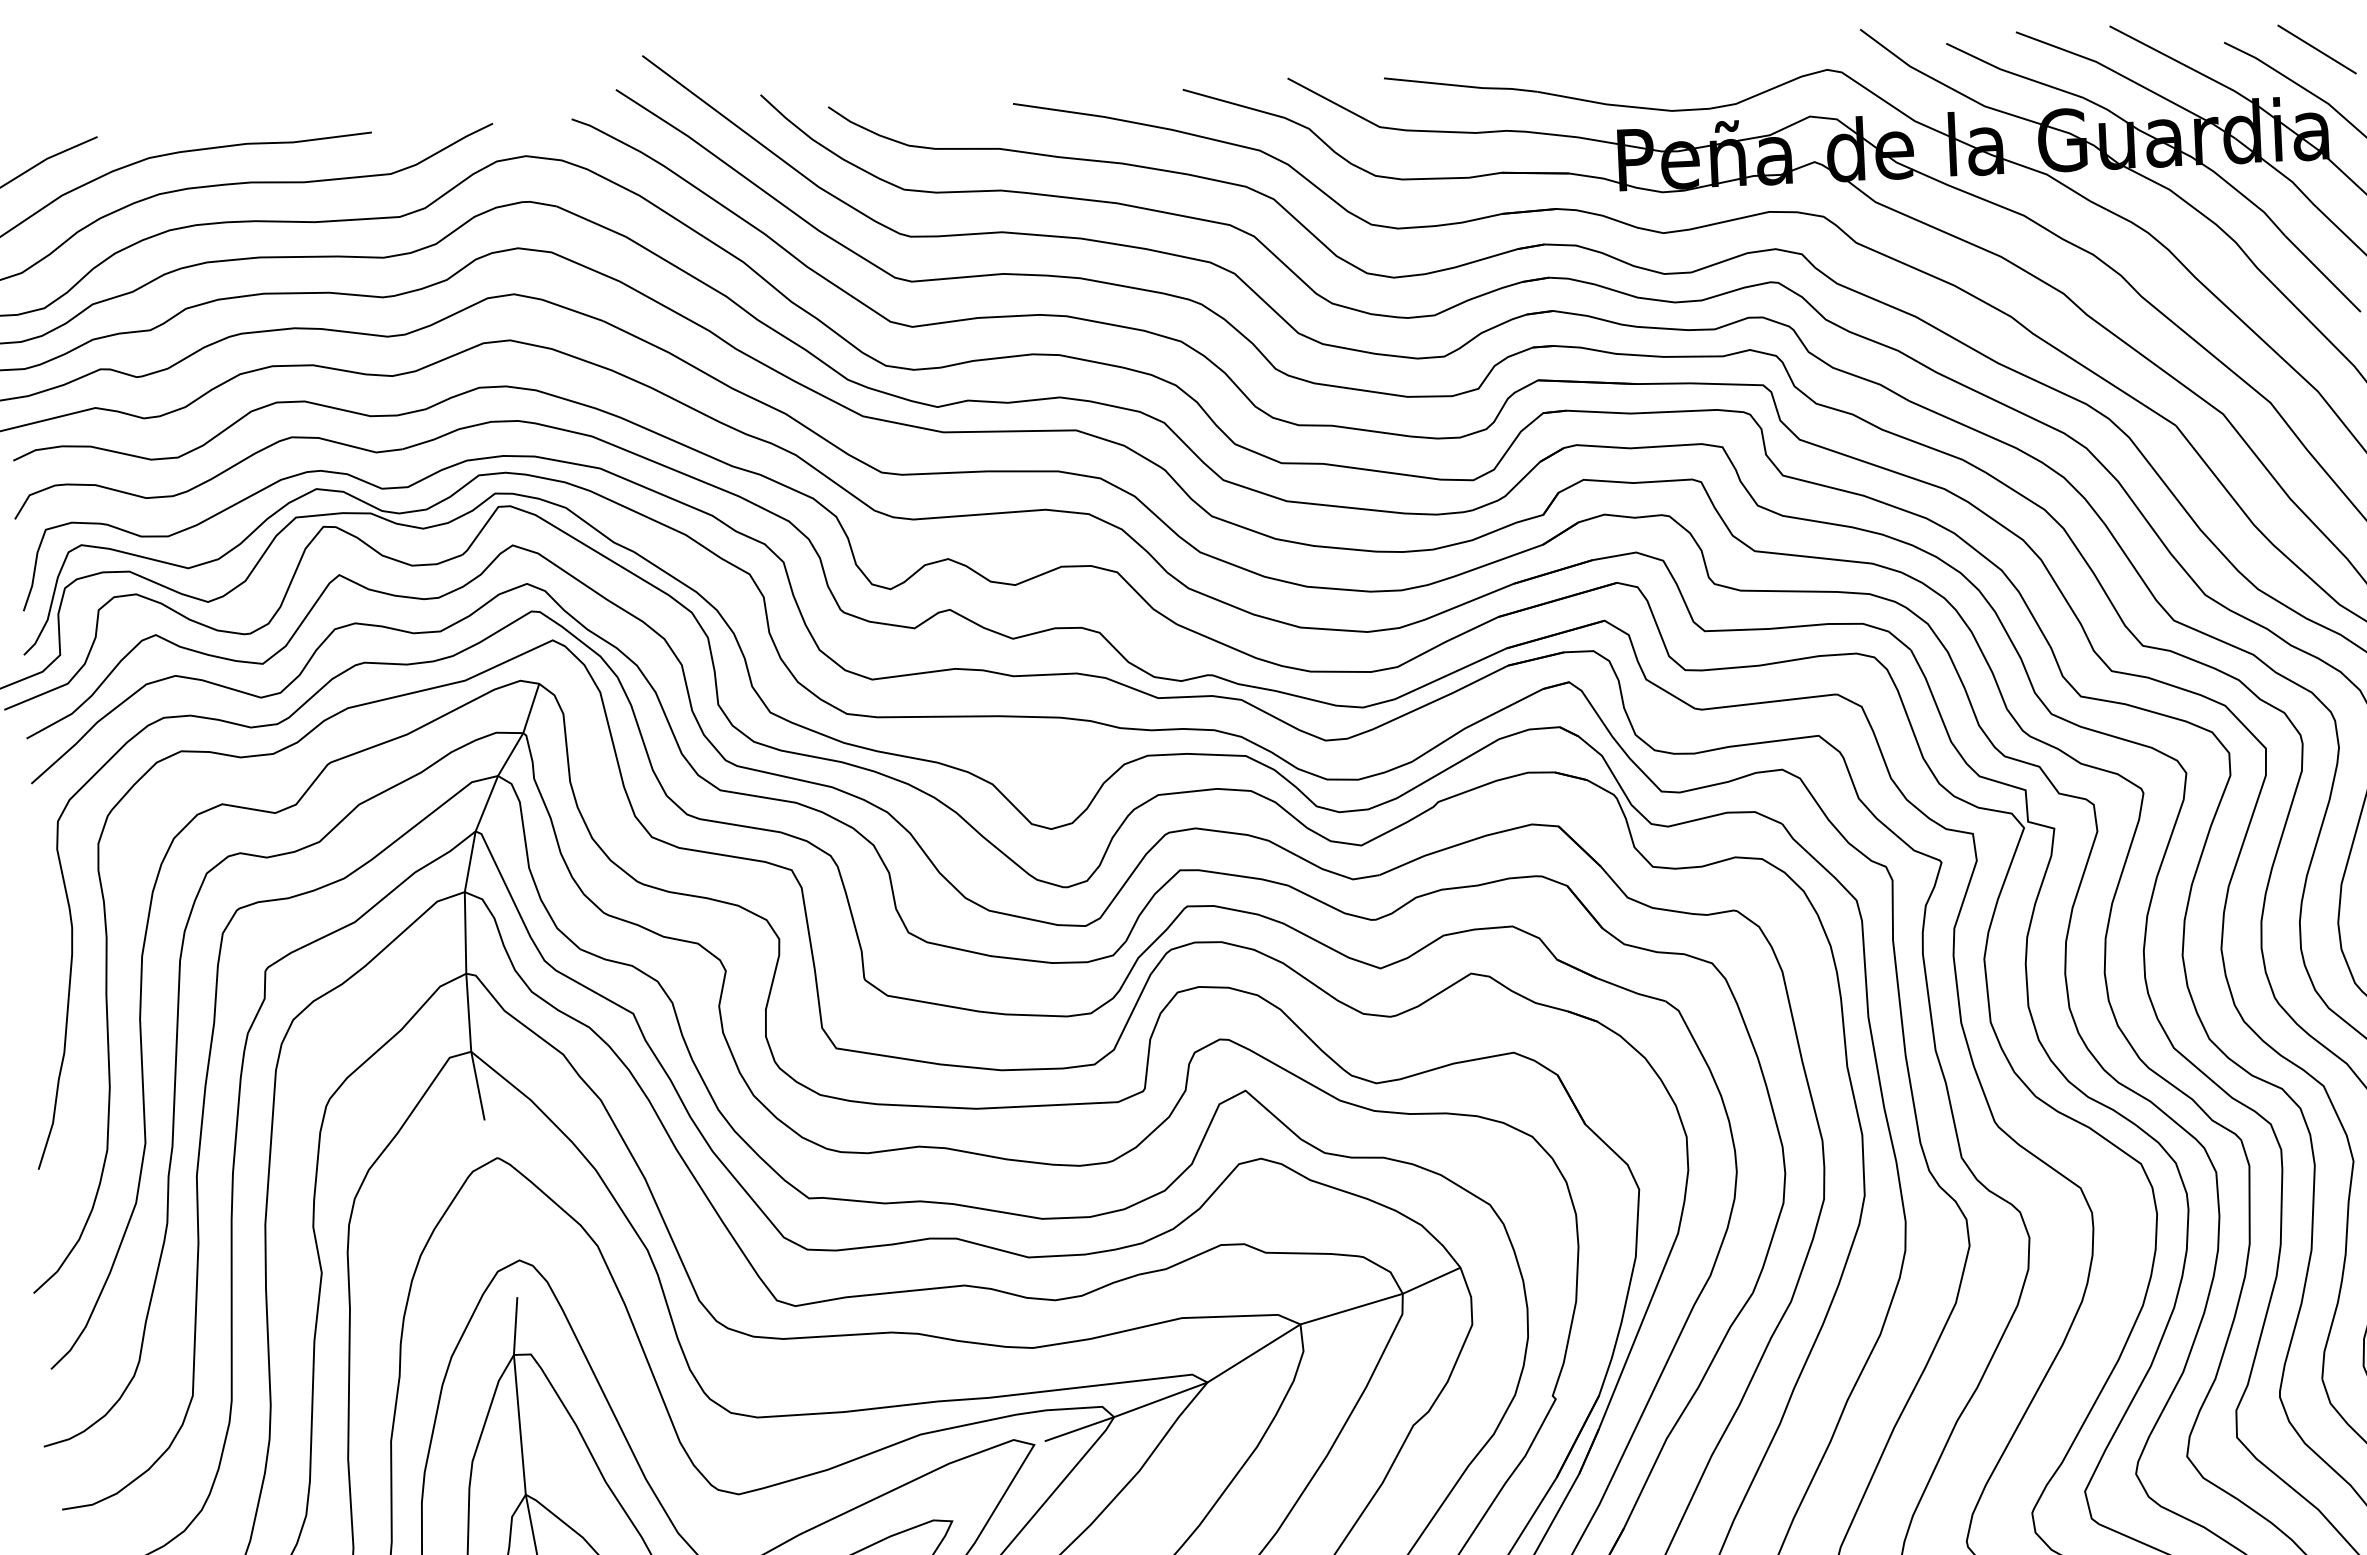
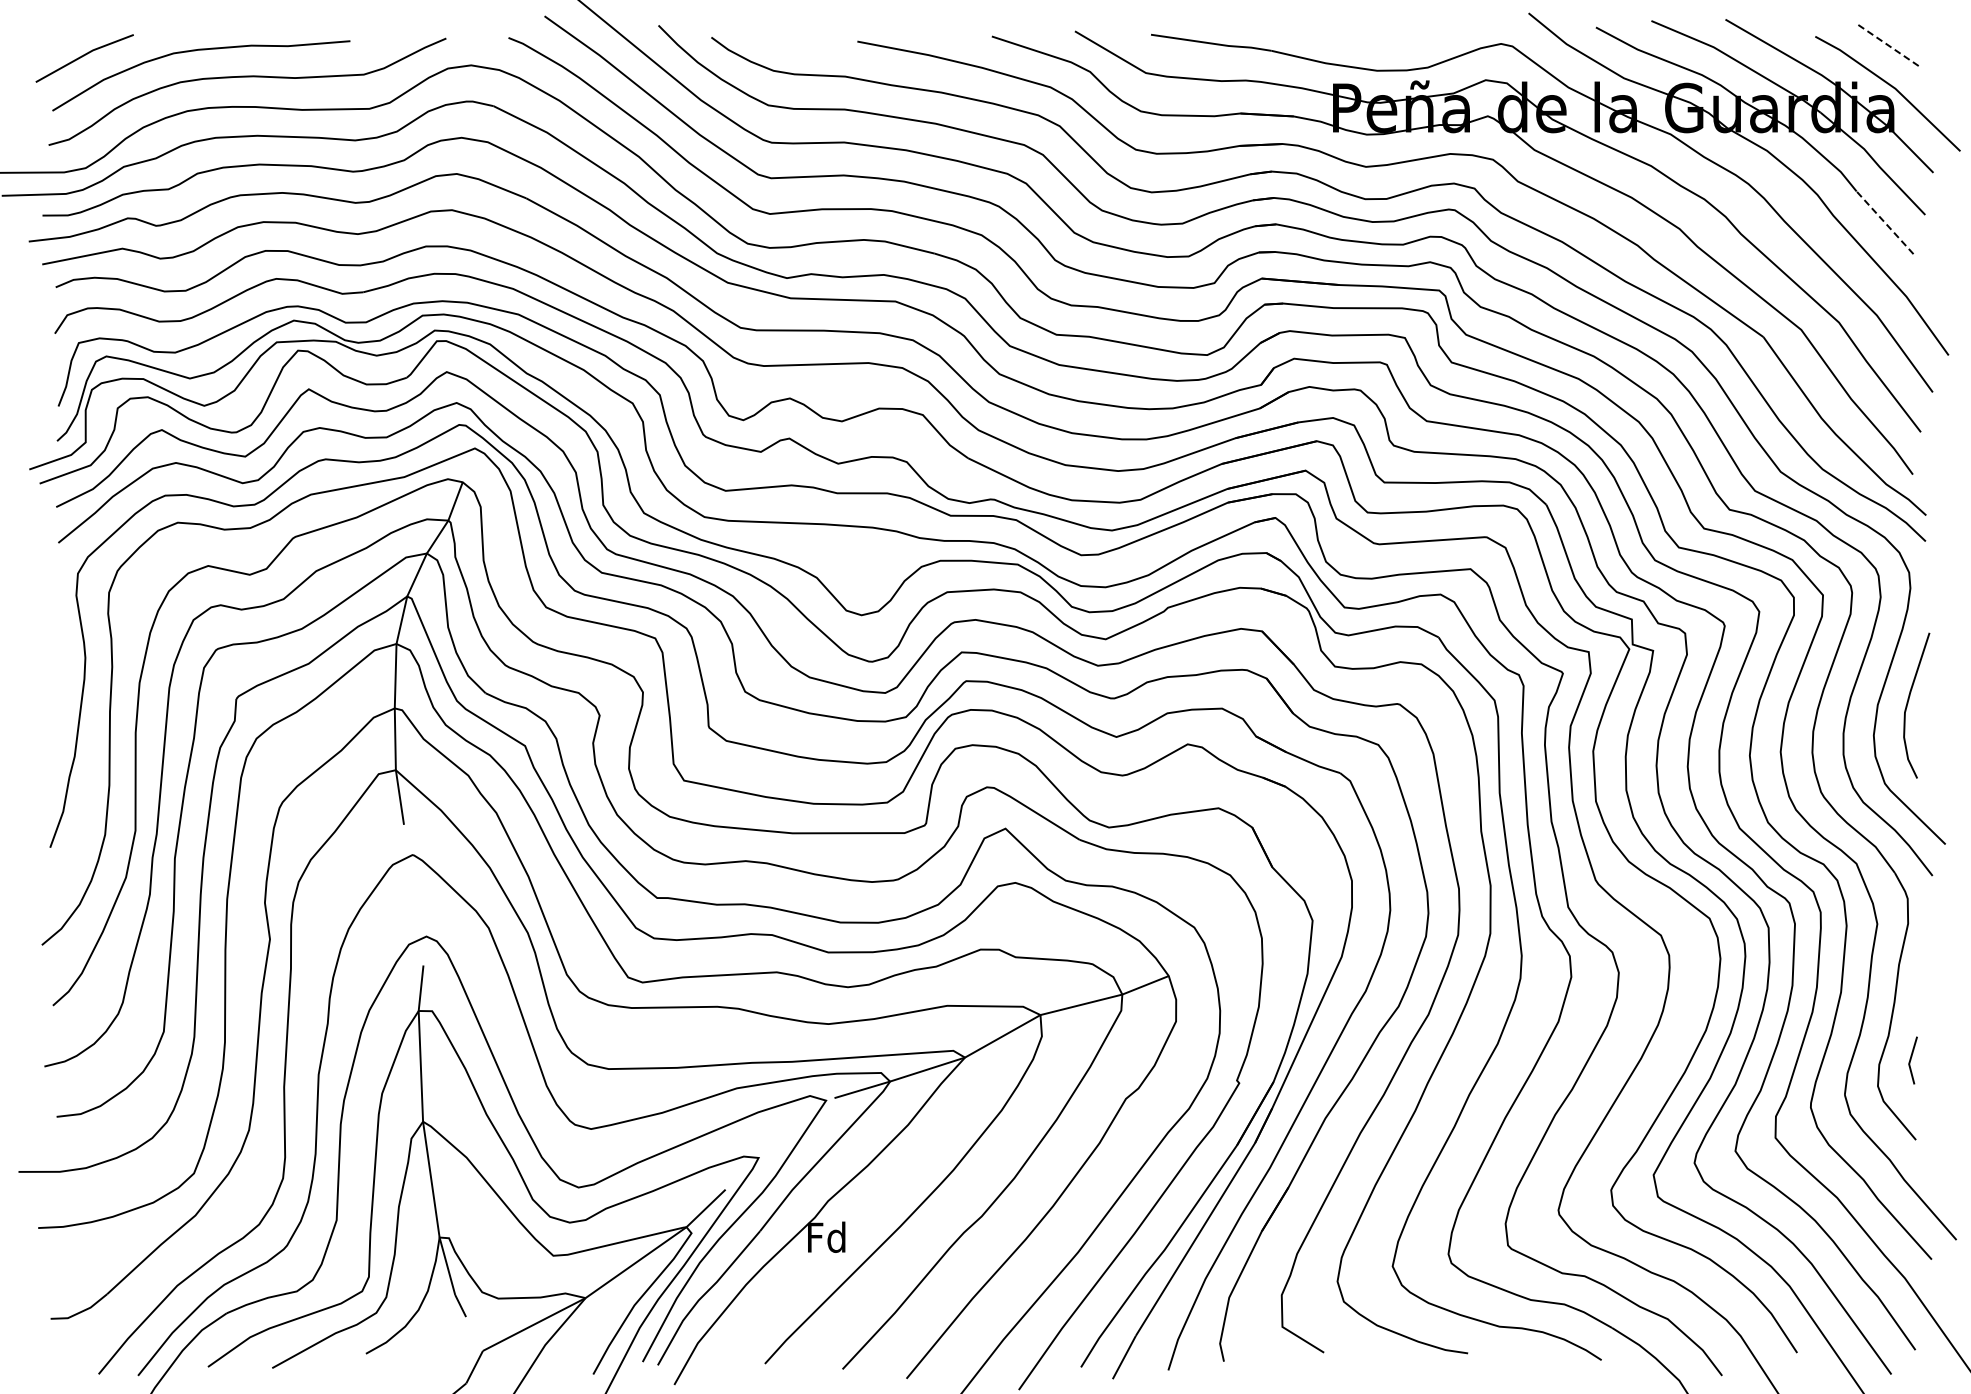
line: (2317, 49) -> (1888, 45), solid -> dashed
line: (2322, 273) -> (1884, 222), solid -> dashed

